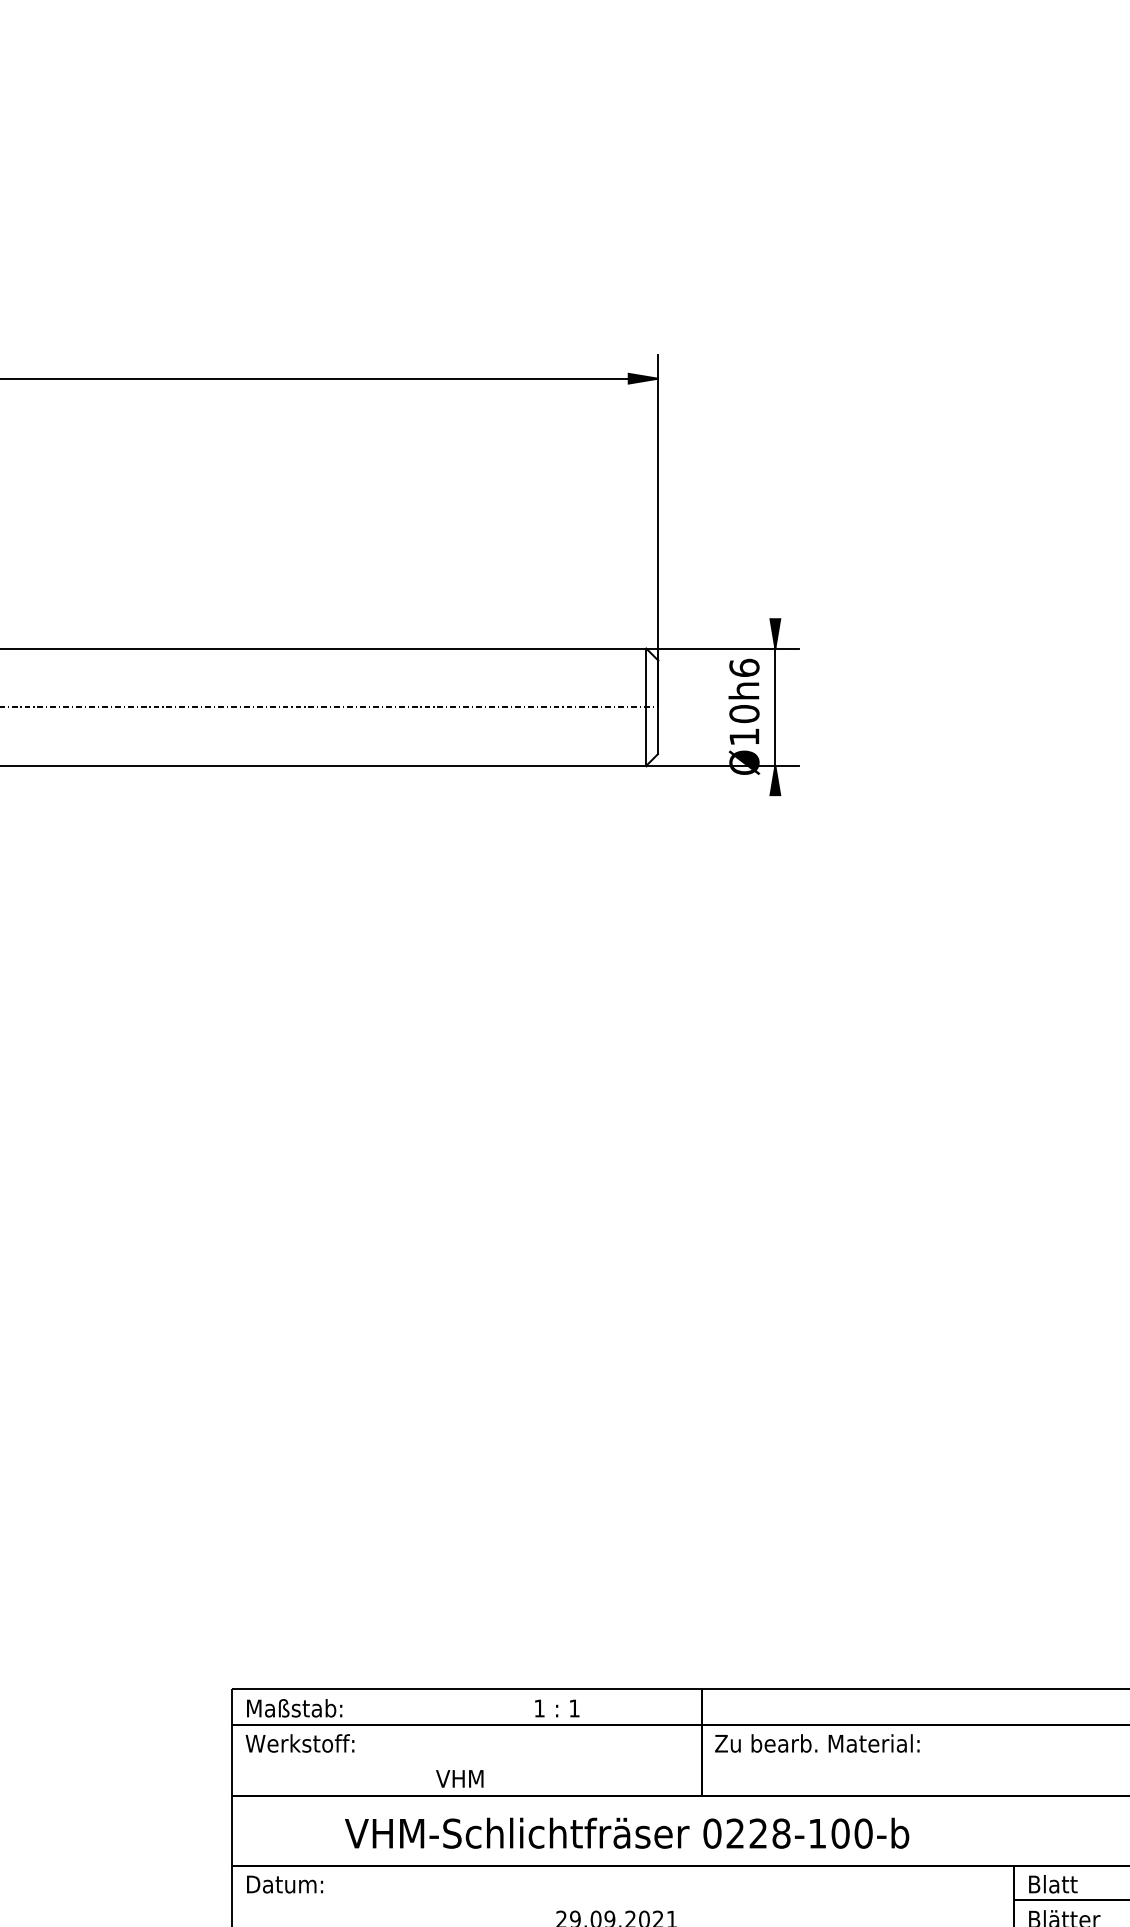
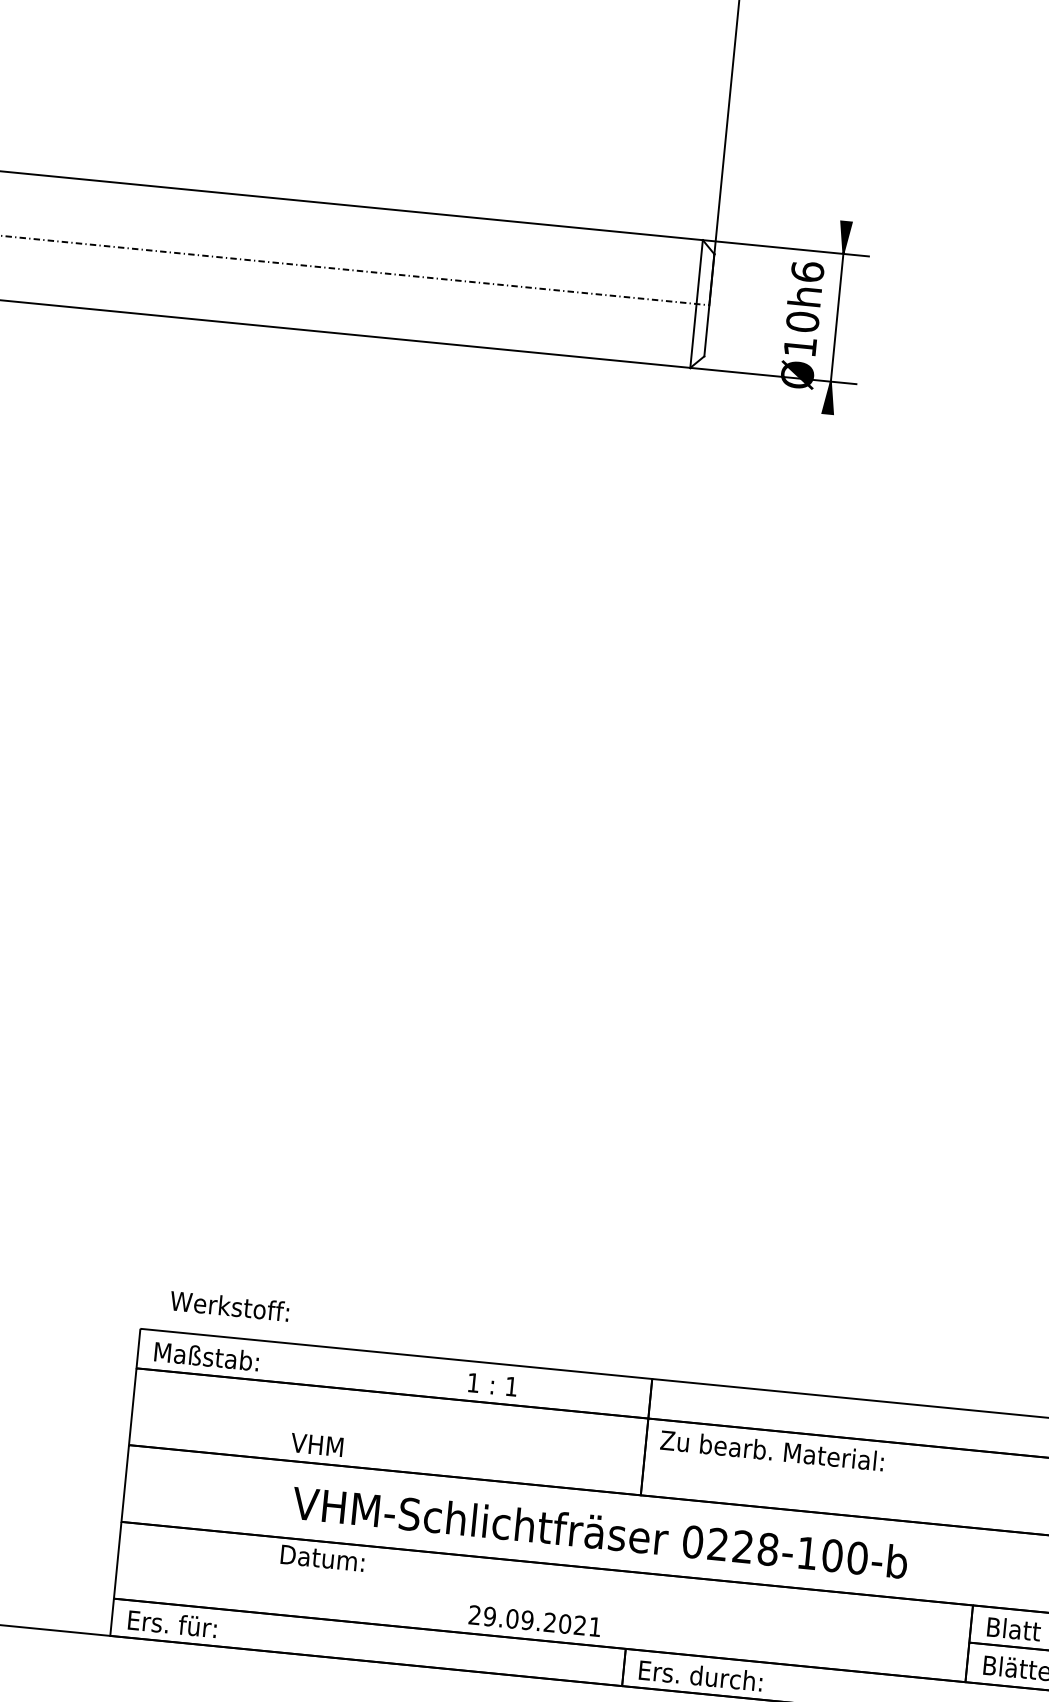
text: (299, 1743) -> (229, 1306), moved
text: (459, 1778) -> (316, 1444), moved
text: (627, 1832) -> (600, 1531), moved
text: (285, 1884) -> (323, 1558), moved

